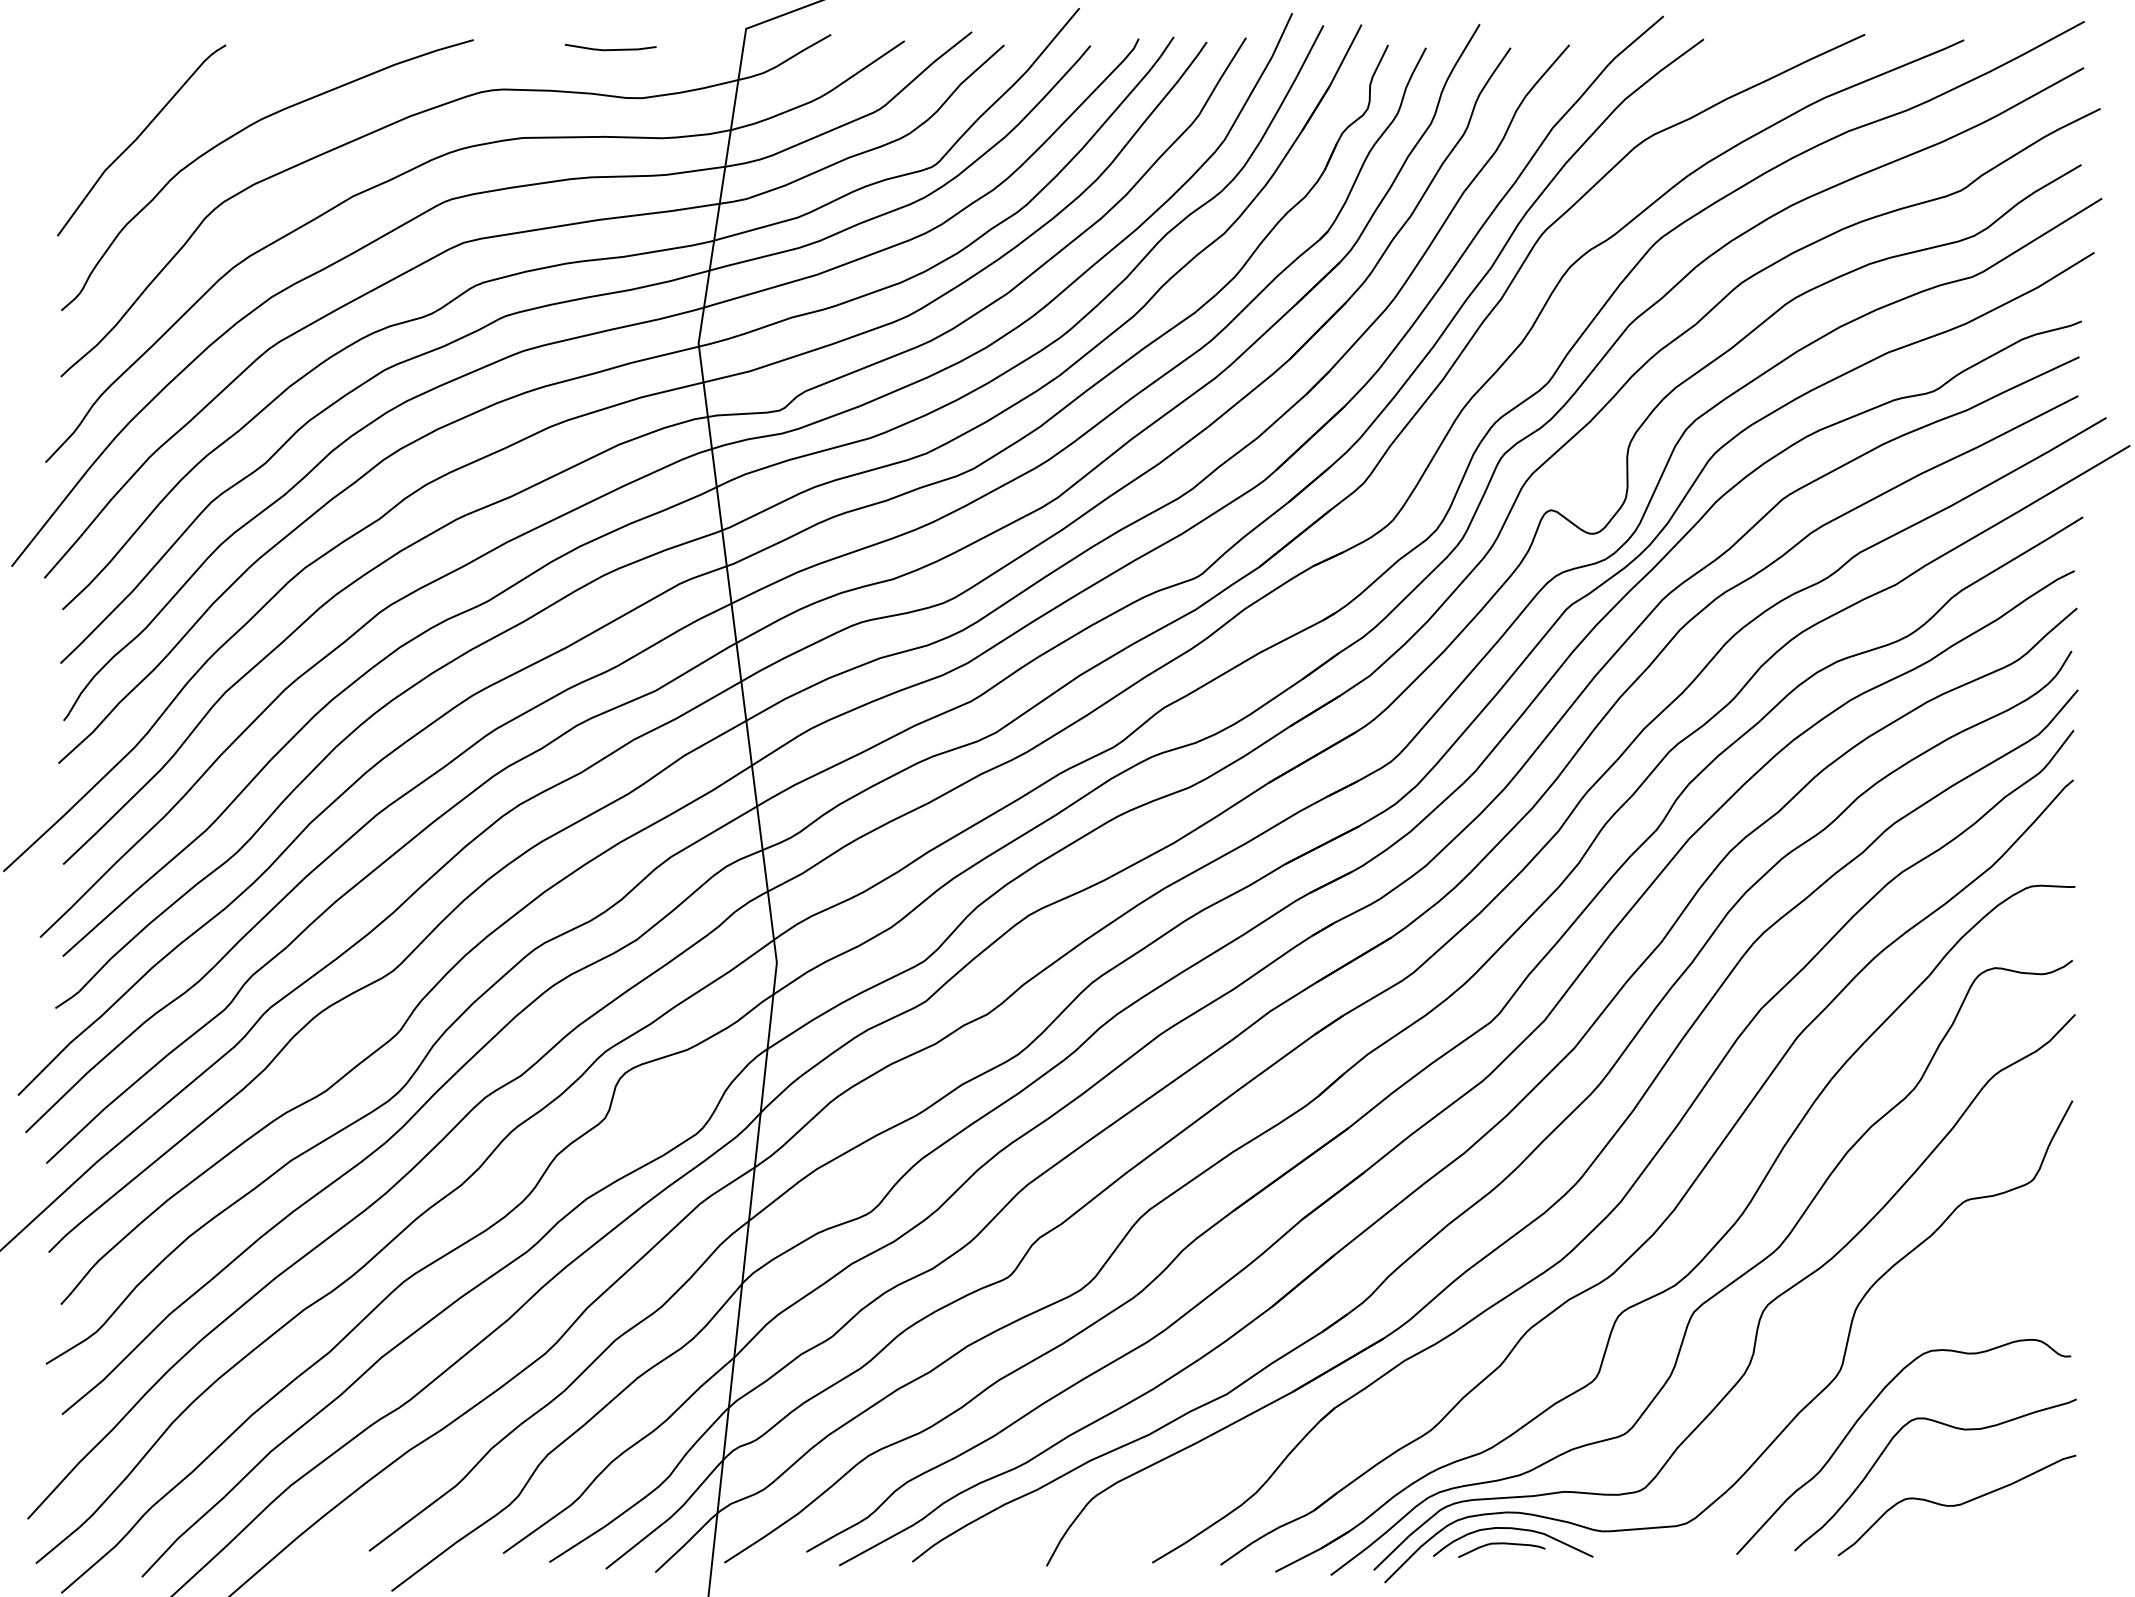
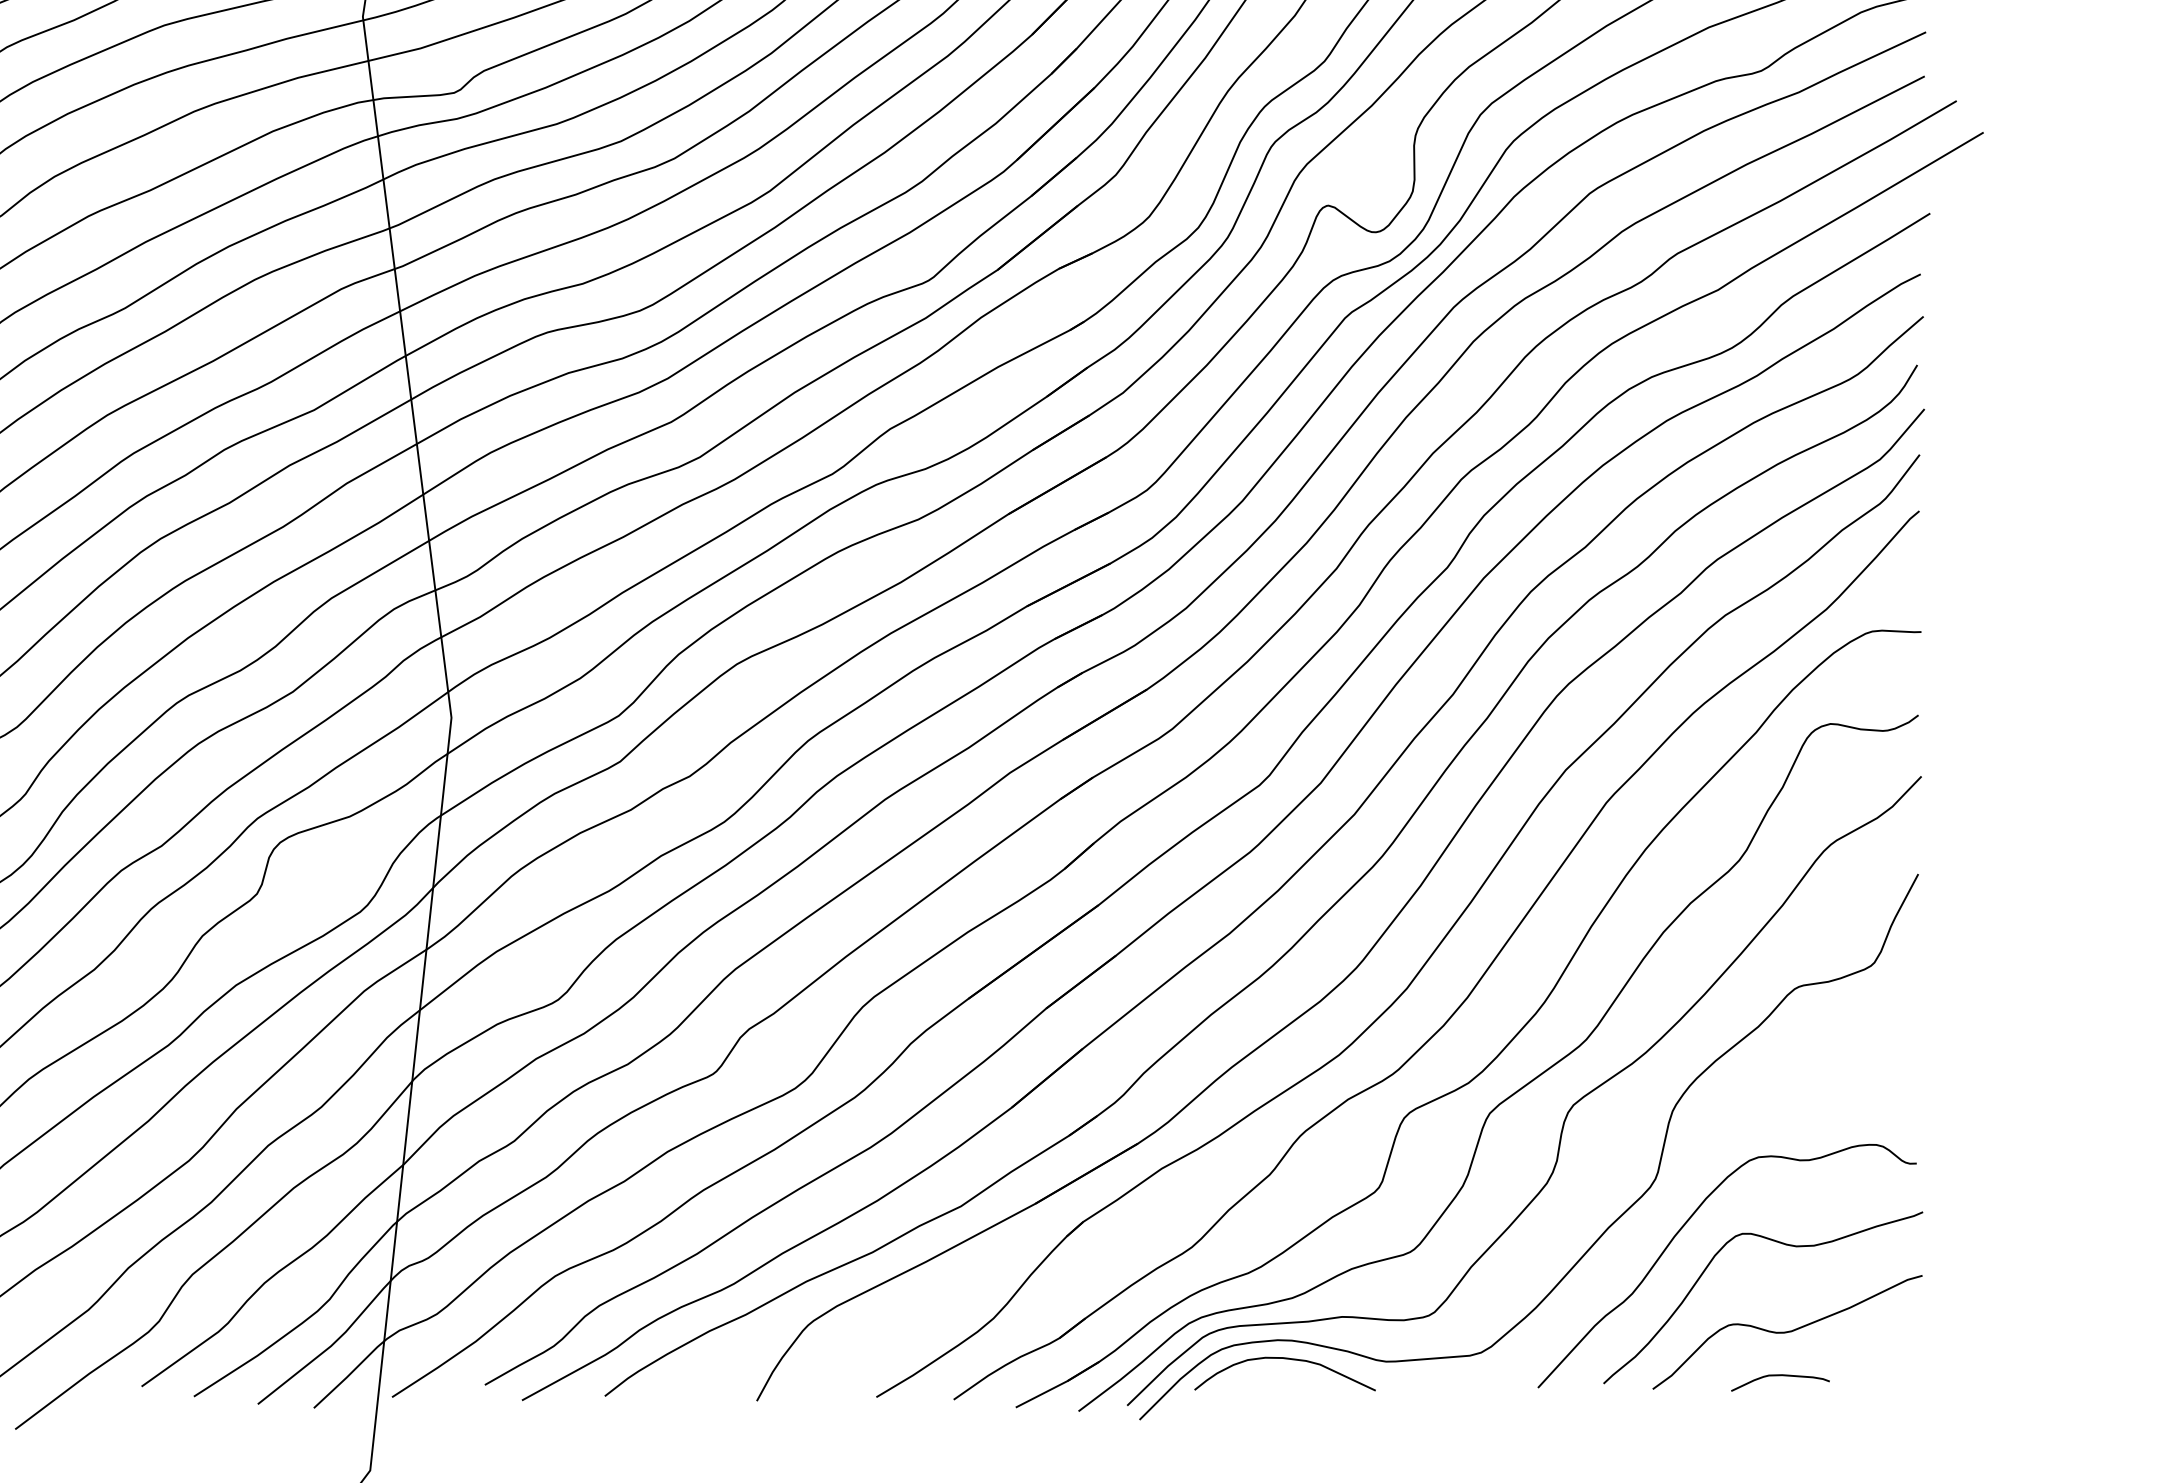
curve: (1501, 1544) -> (1780, 1376), moved

